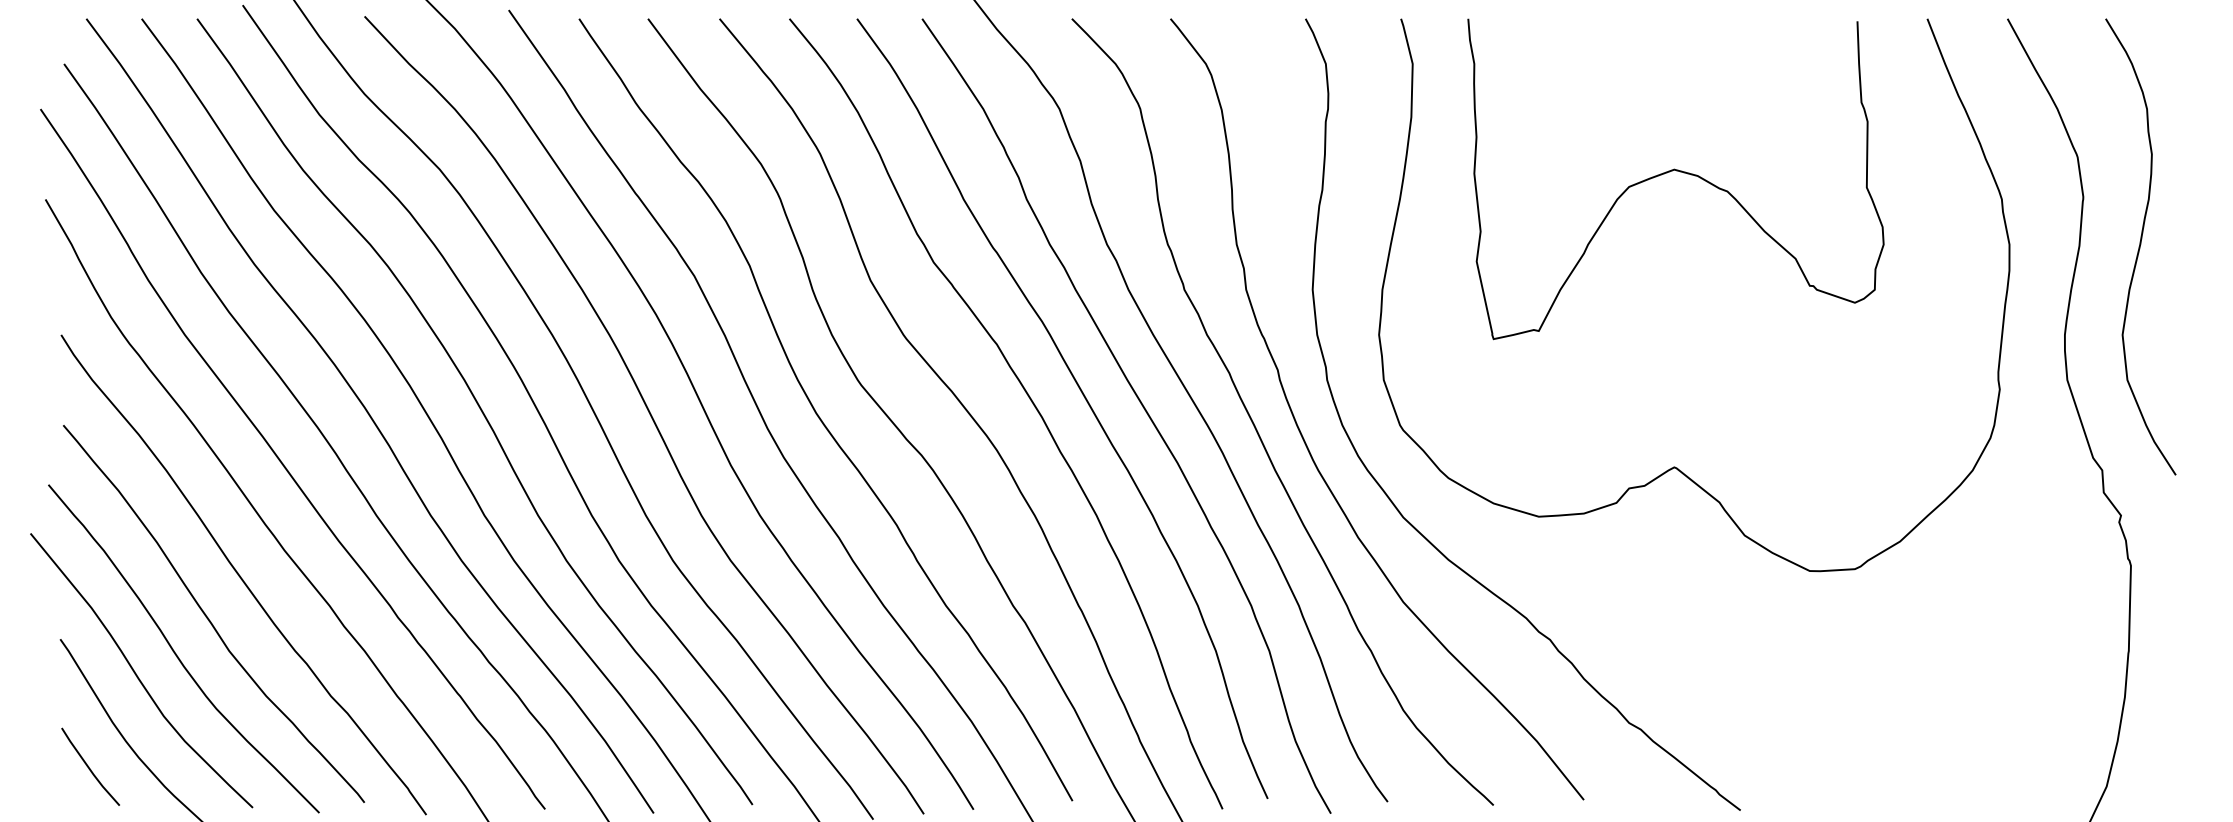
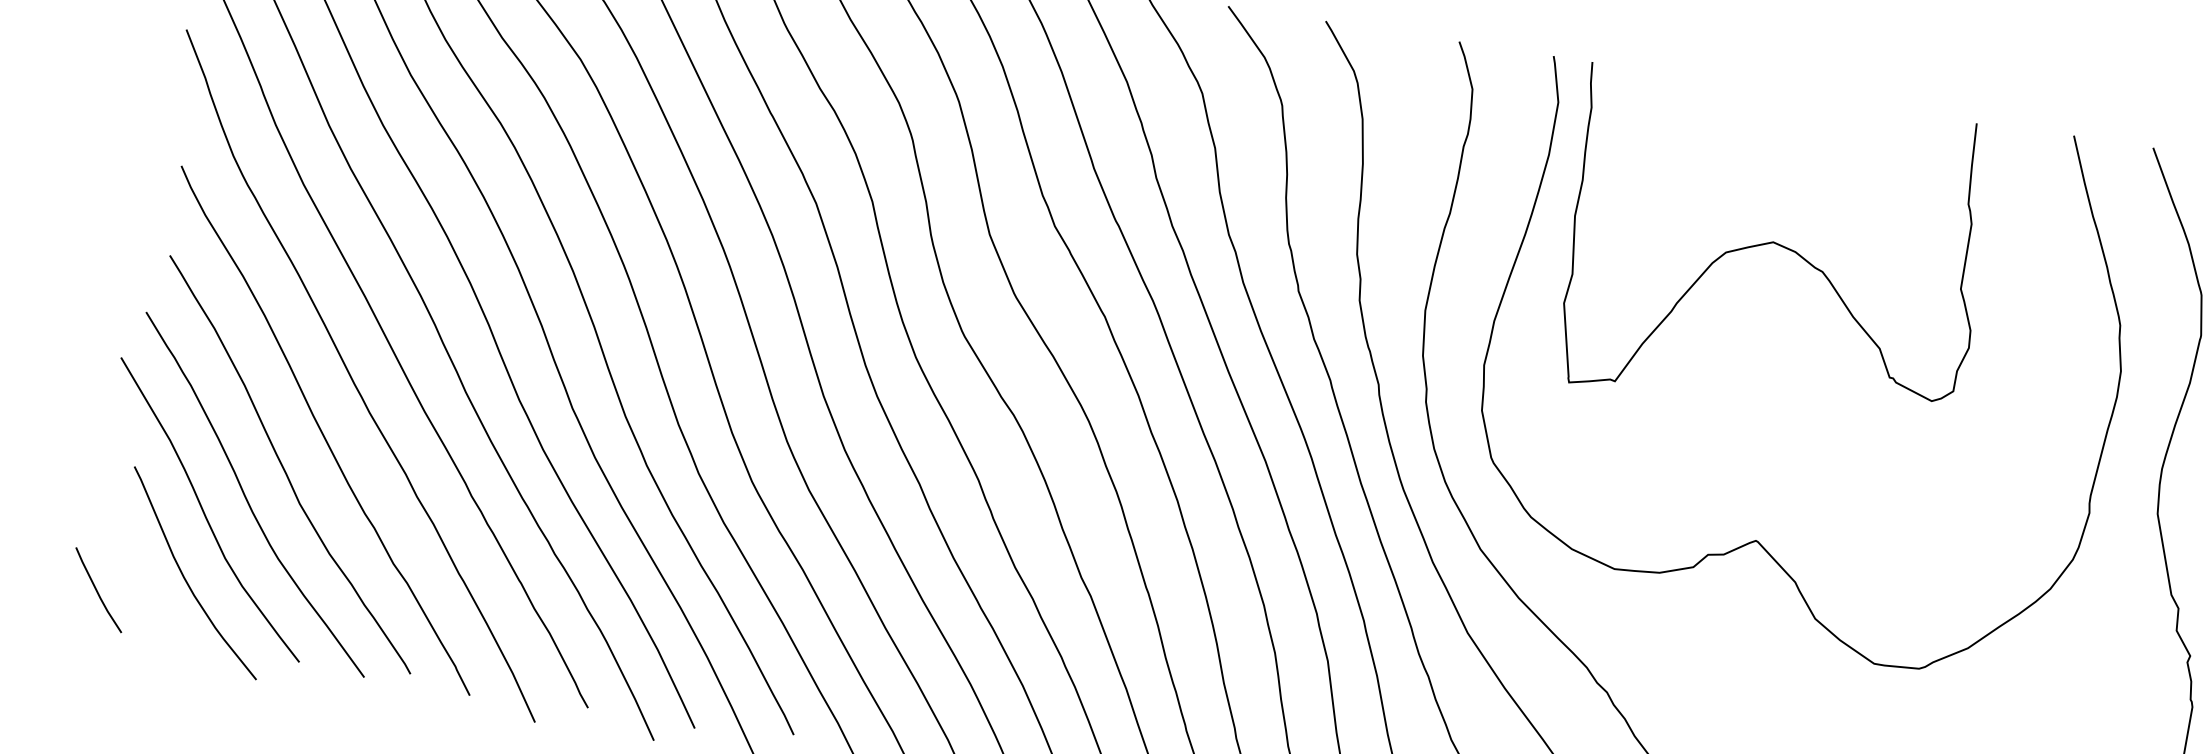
curve: (1676, 171) -> (1775, 244), moved
line: (89, 766) -> (97, 589), moved

